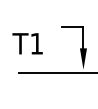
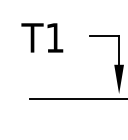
text: (27, 43) -> (42, 37), moved

